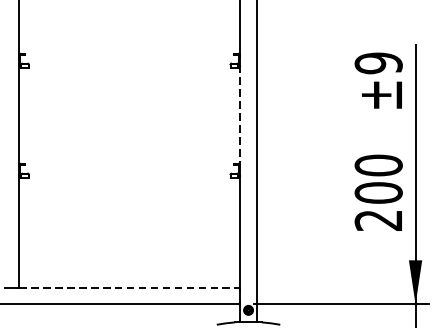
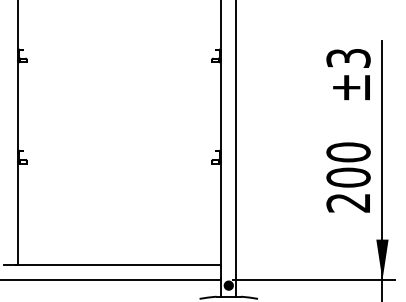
text: (378, 63) -> (348, 58), ±9 -> ±3
line: (240, 115) -> (221, 106), dashed -> solid
line: (129, 287) -> (119, 264), dashed -> solid

